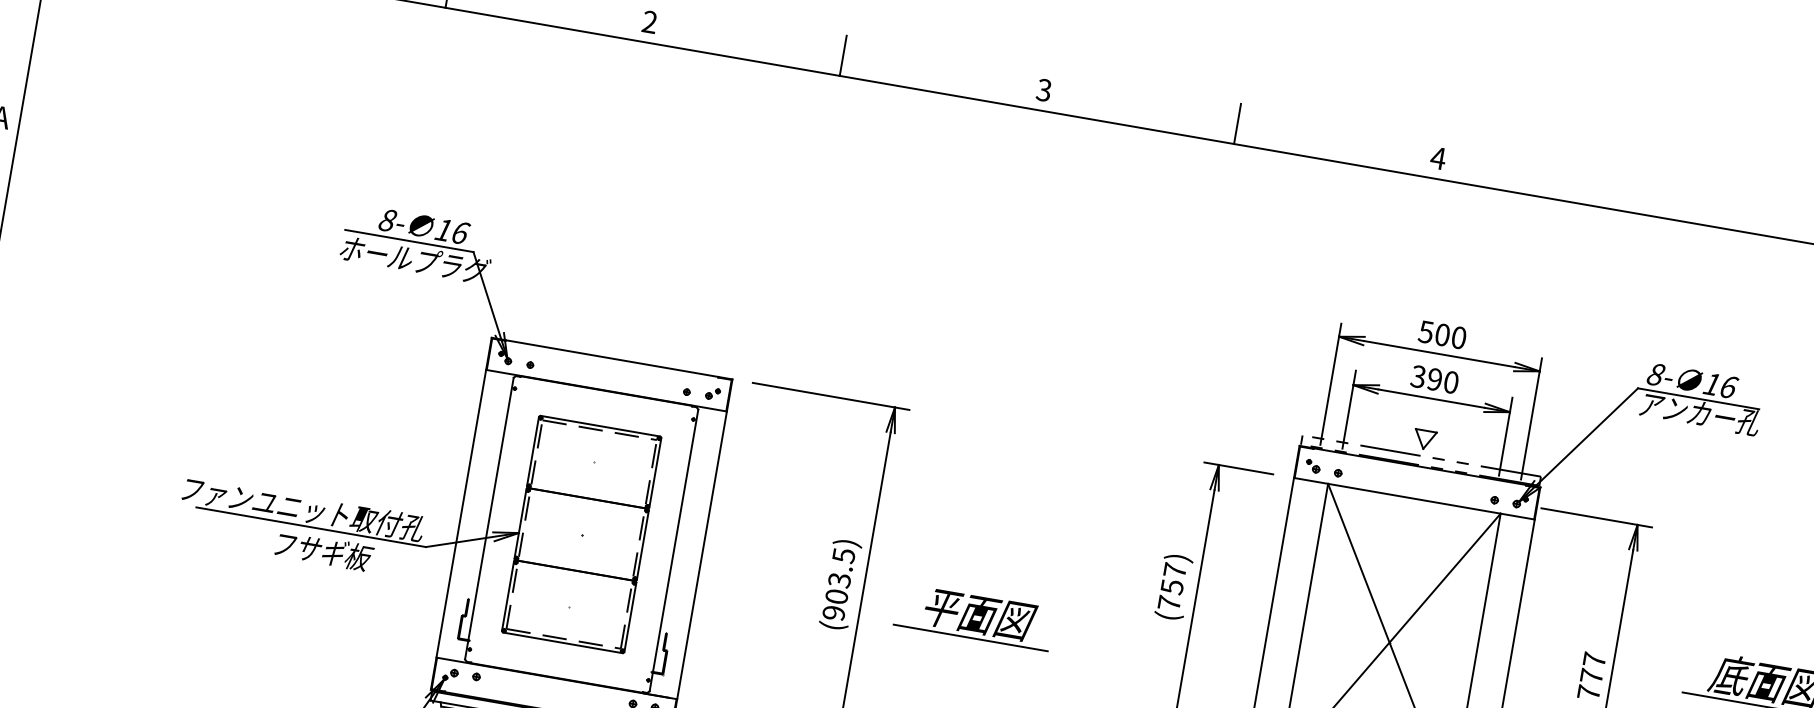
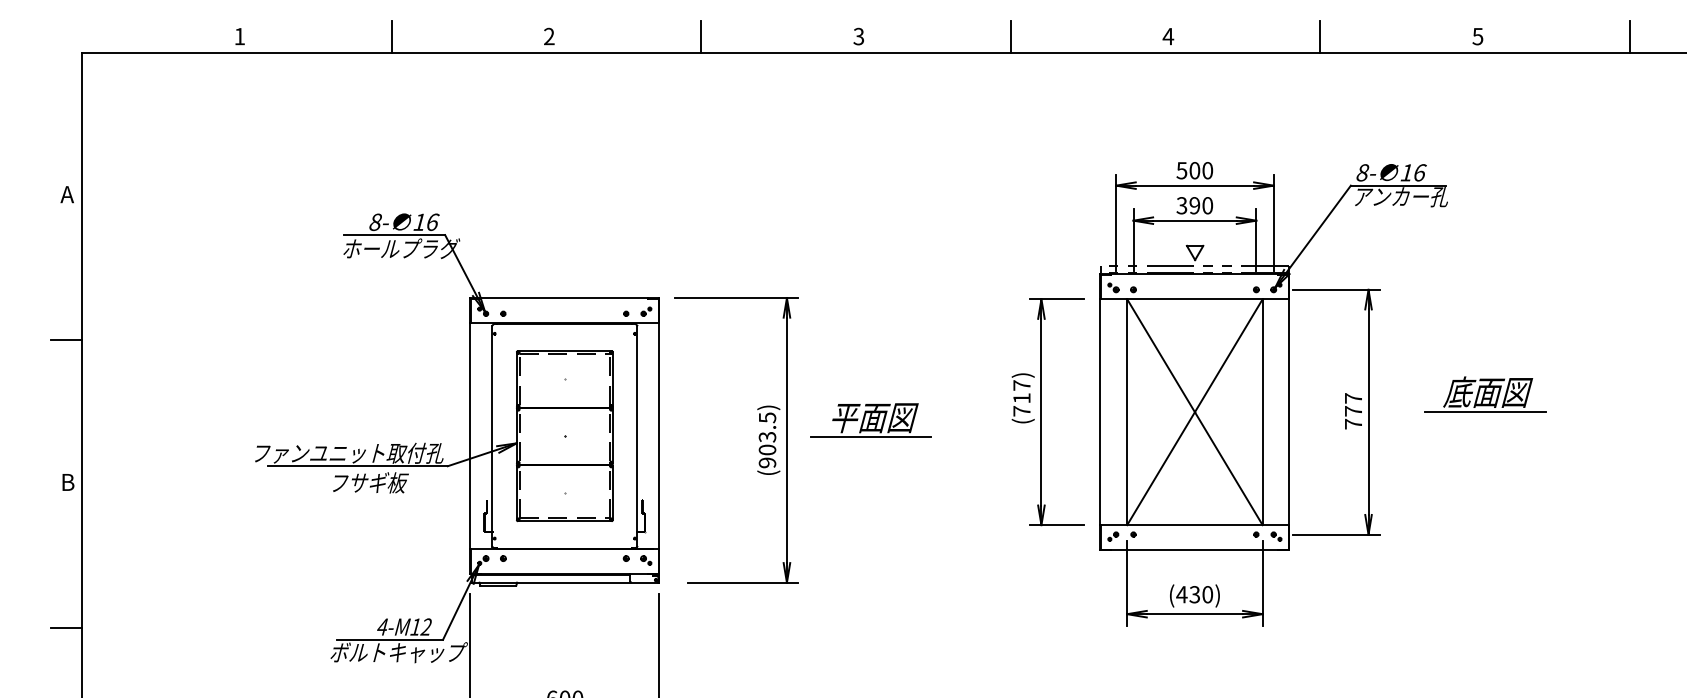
line: (1632, 191) -> (1320, 36), added
text: (1171, 587) -> (1021, 398), (757) -> (717)
part: (973, 617) -> (870, 420), moved

